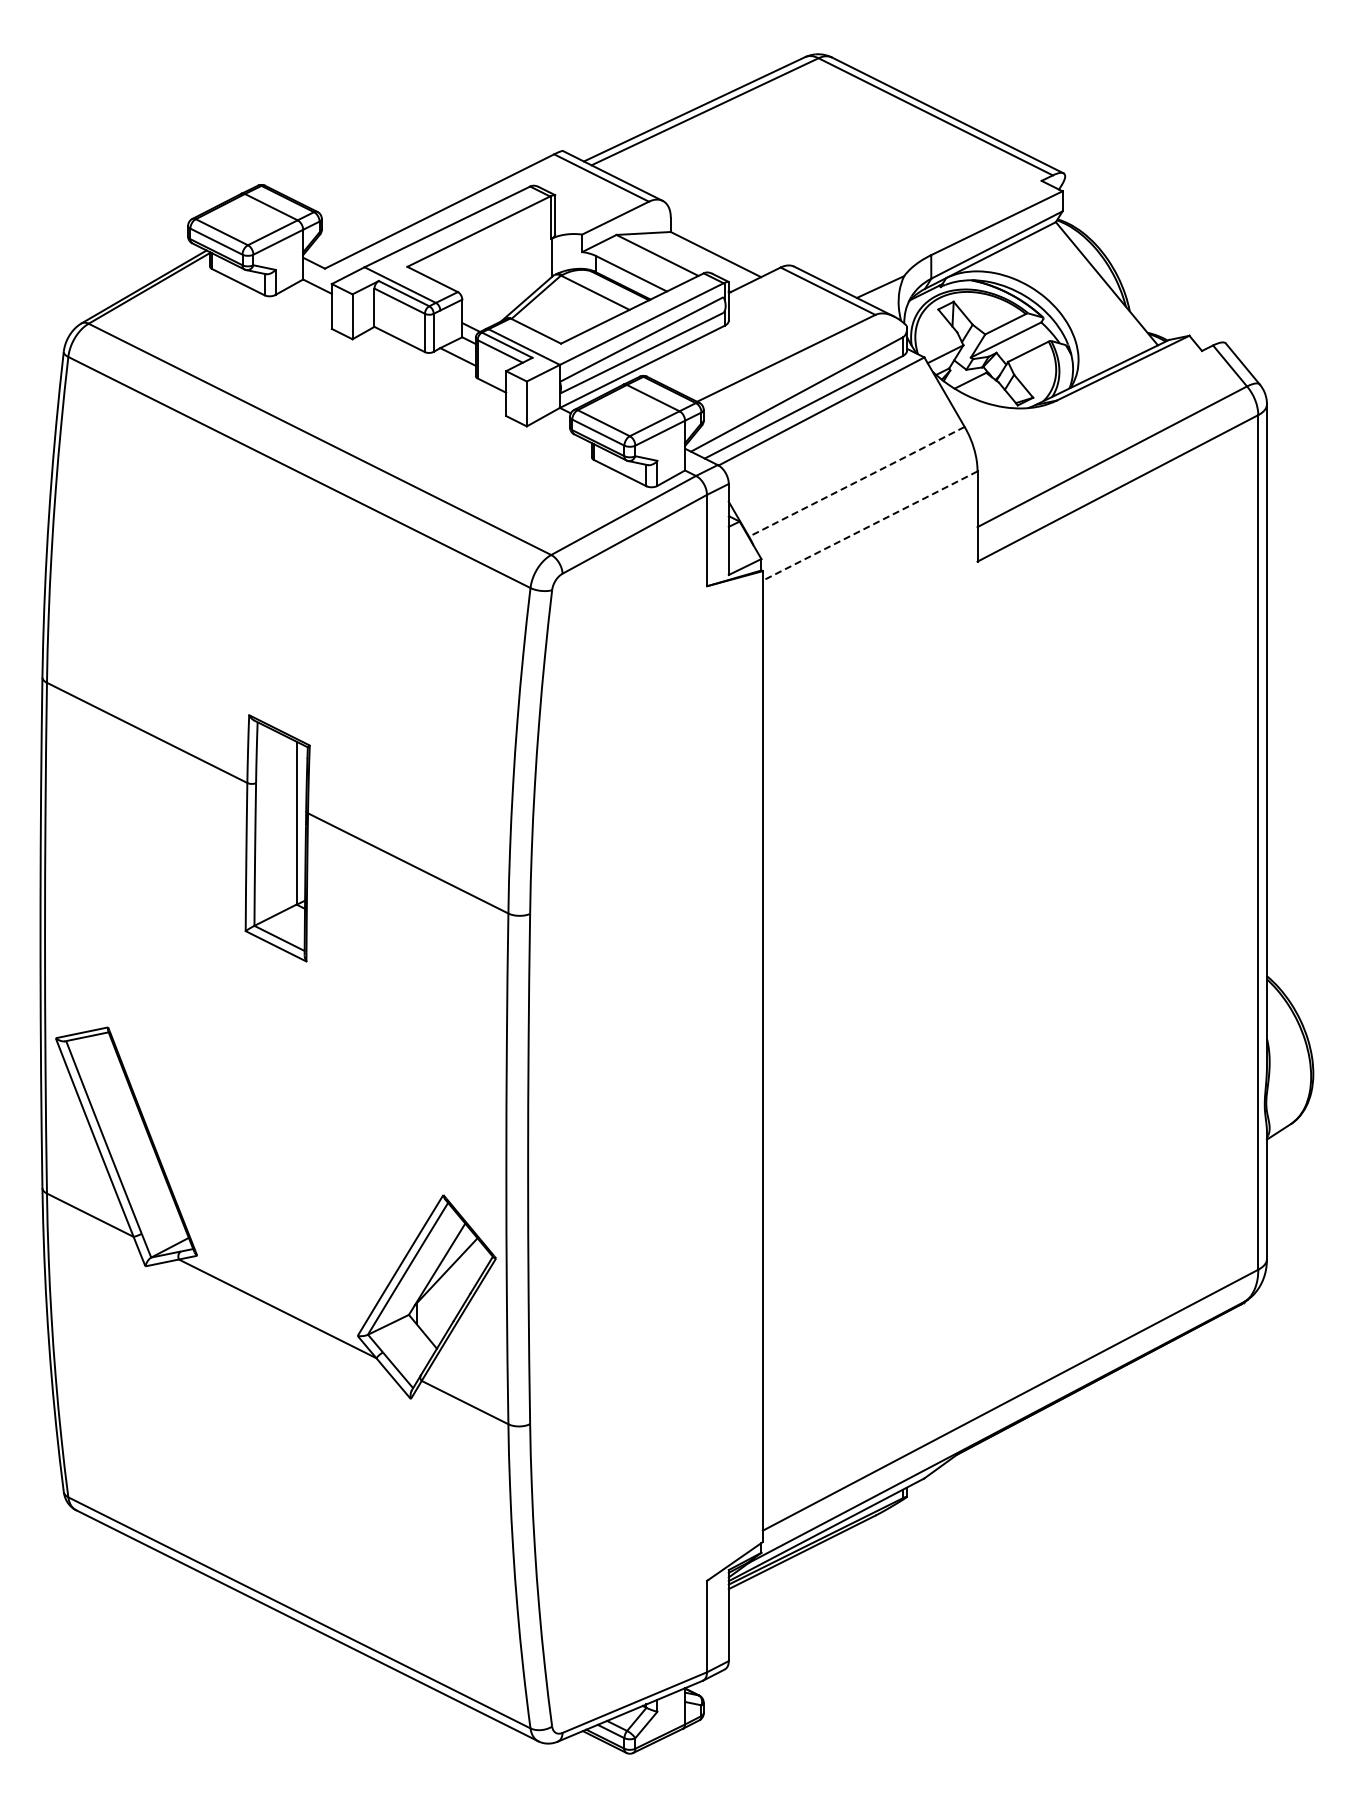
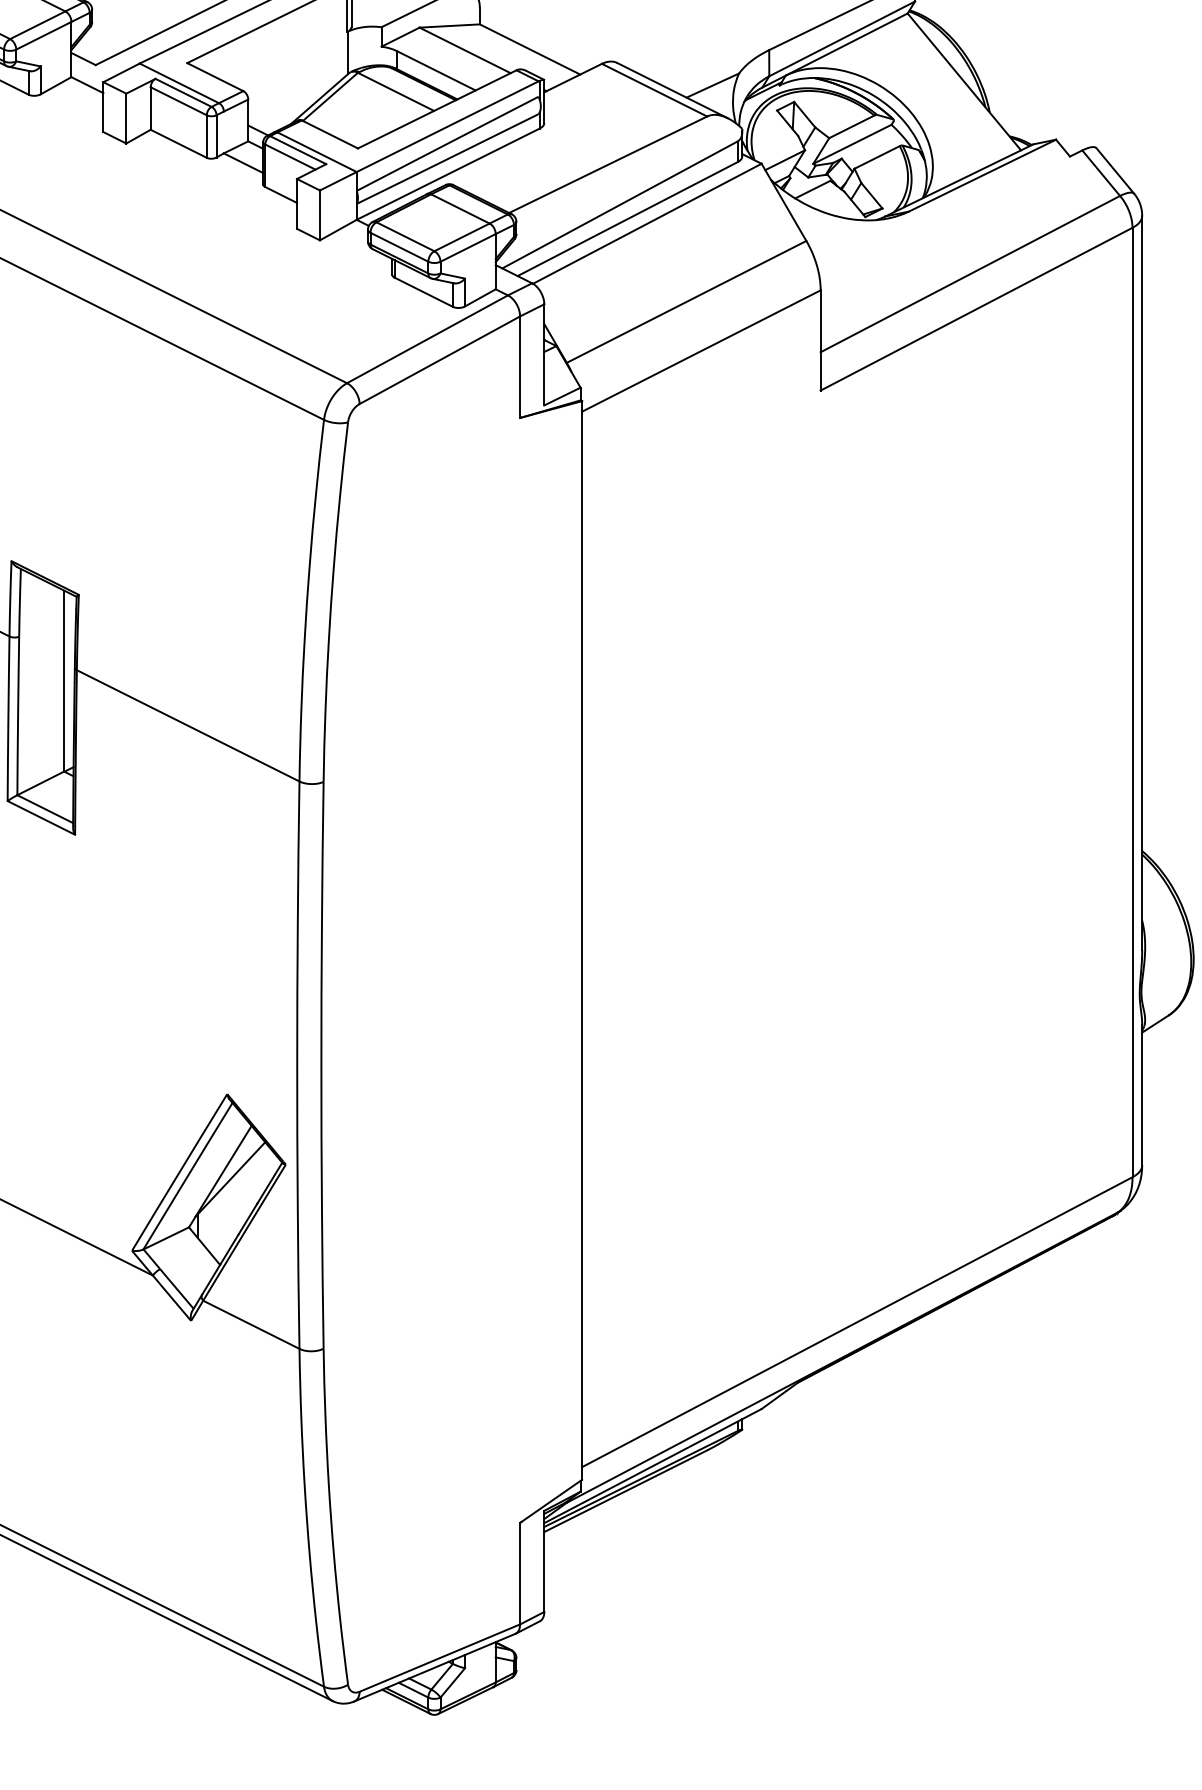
line: (856, 481) -> (686, 301), dashed -> solid
line: (869, 526) -> (700, 351), dashed -> solid

